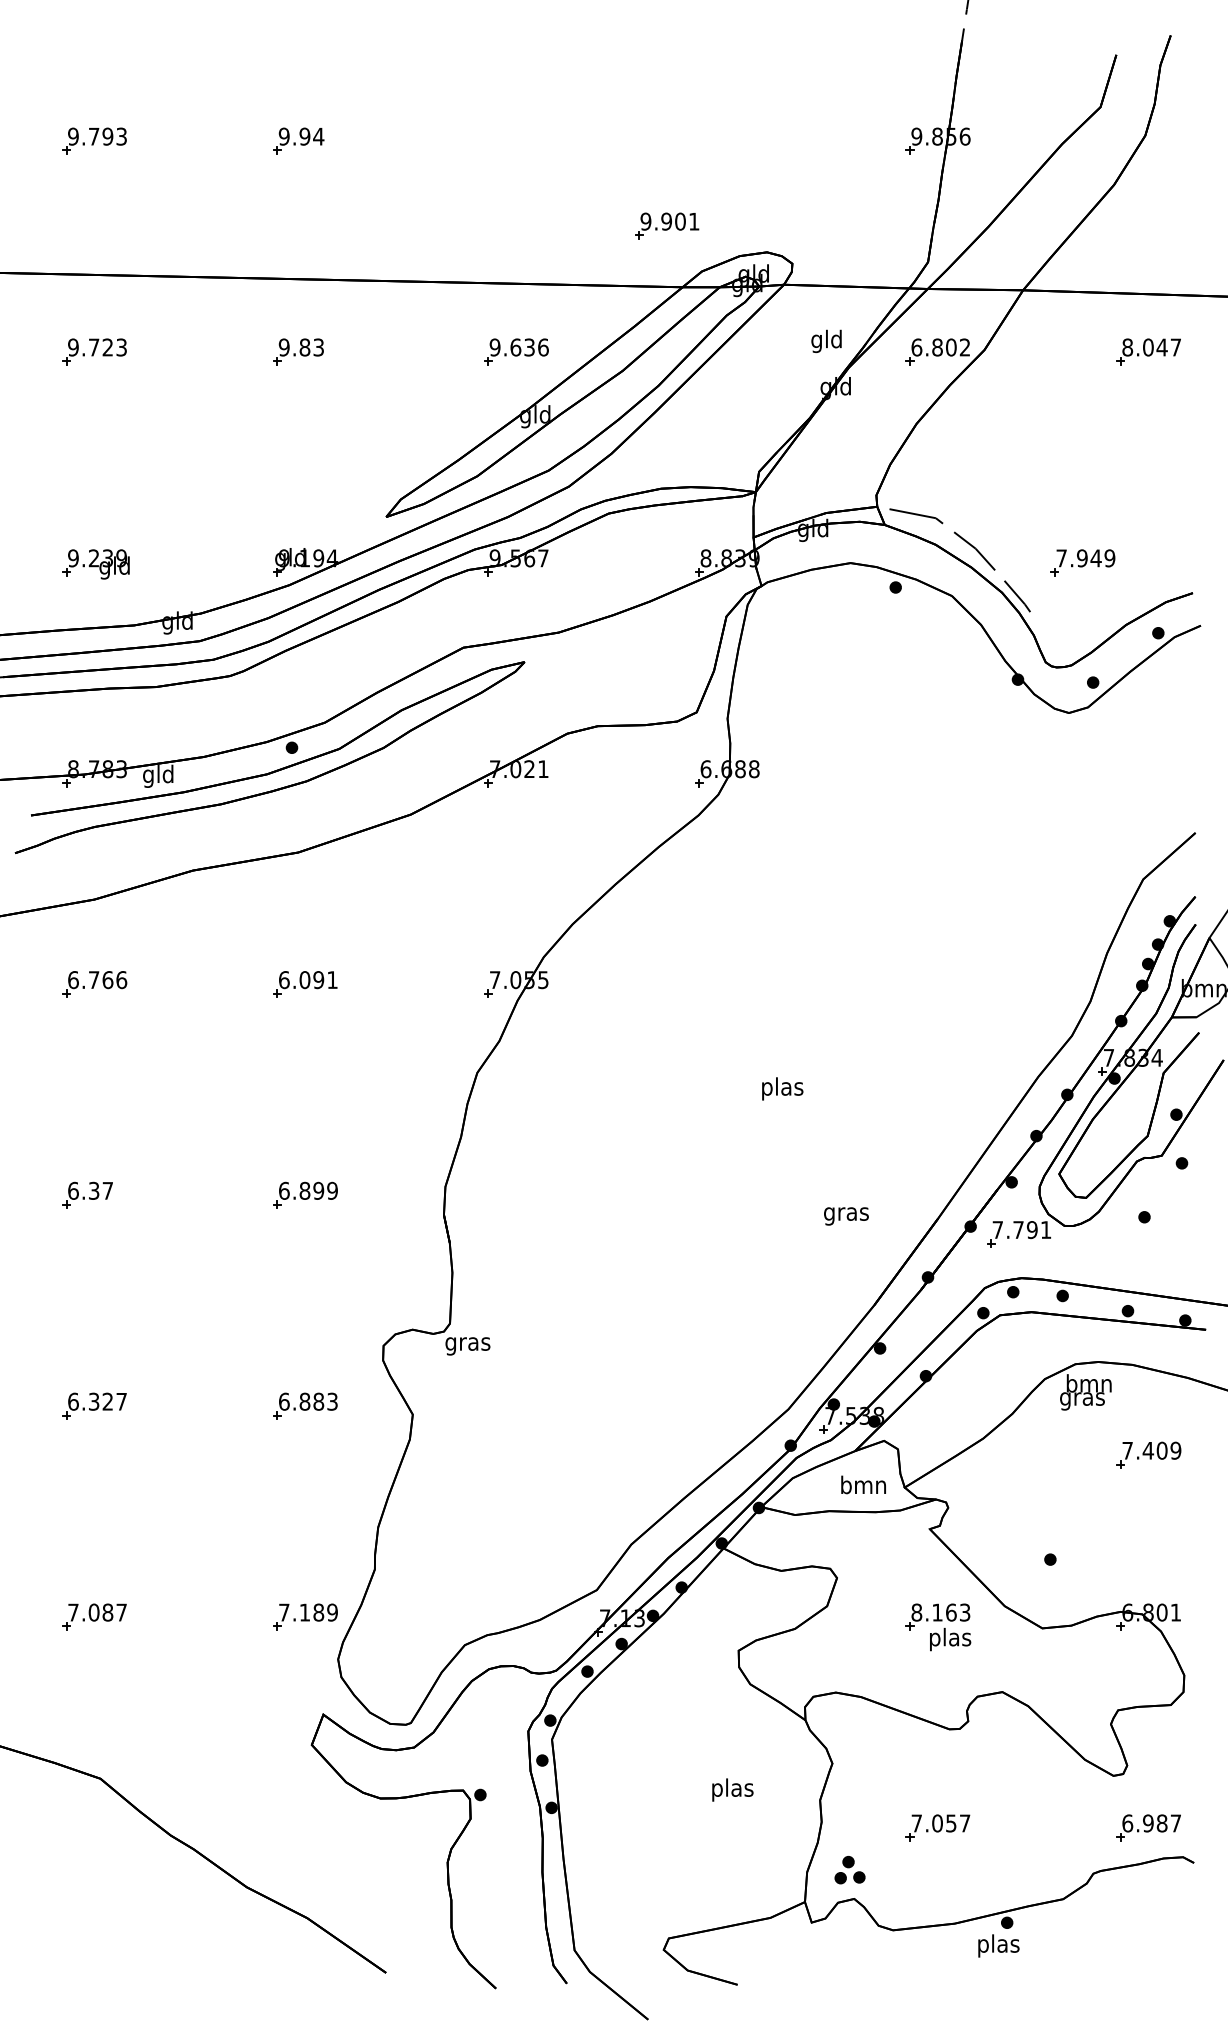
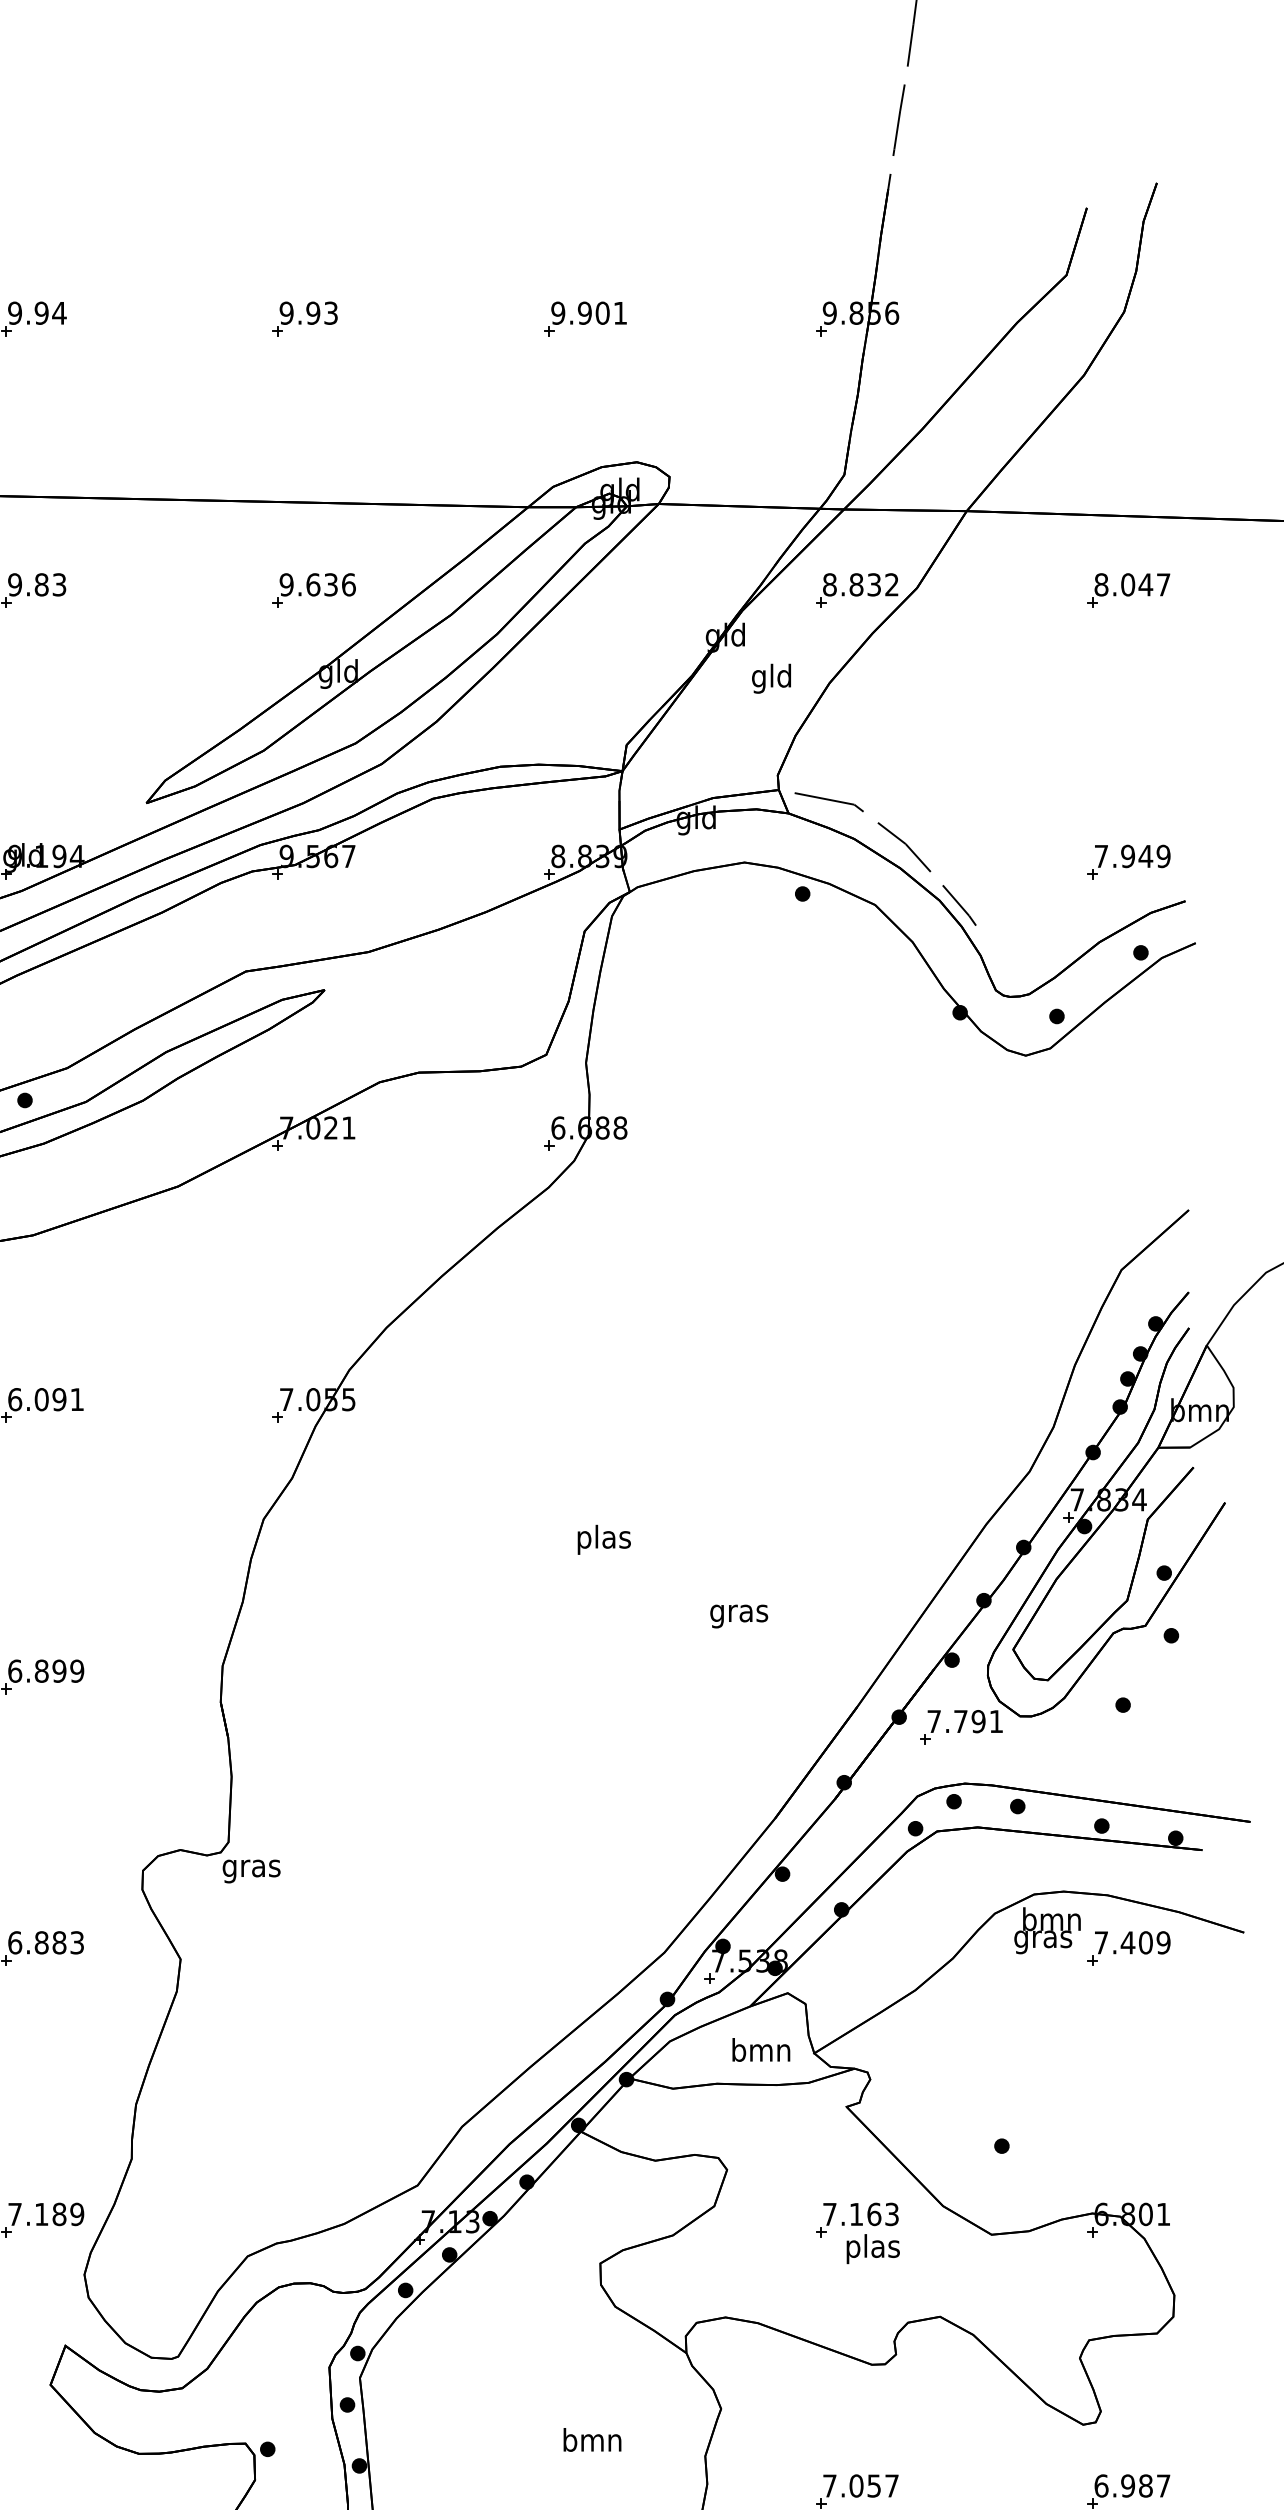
part: (509, 140) -> (305, 318), added
part: (667, 225) -> (585, 318), moved
text: (826, 340) -> (771, 677), moved
text: (933, 347) -> (851, 584), 6.802 -> 8.832
part: (1082, 562) -> (1128, 861), moved
text: (782, 1088) -> (604, 1539), moved
text: (846, 1216) -> (739, 1616), moved
part: (1148, 1454) -> (1128, 1947), moved
text: (916, 1612) -> (829, 2214), 8.163 -> 7.163
text: (732, 1789) -> (592, 2442), plas -> bmn

